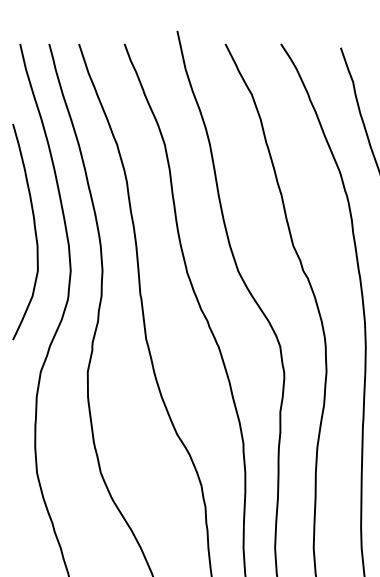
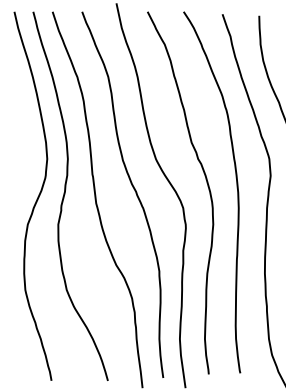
curve: (34, 231) -> (23, 133), removed

